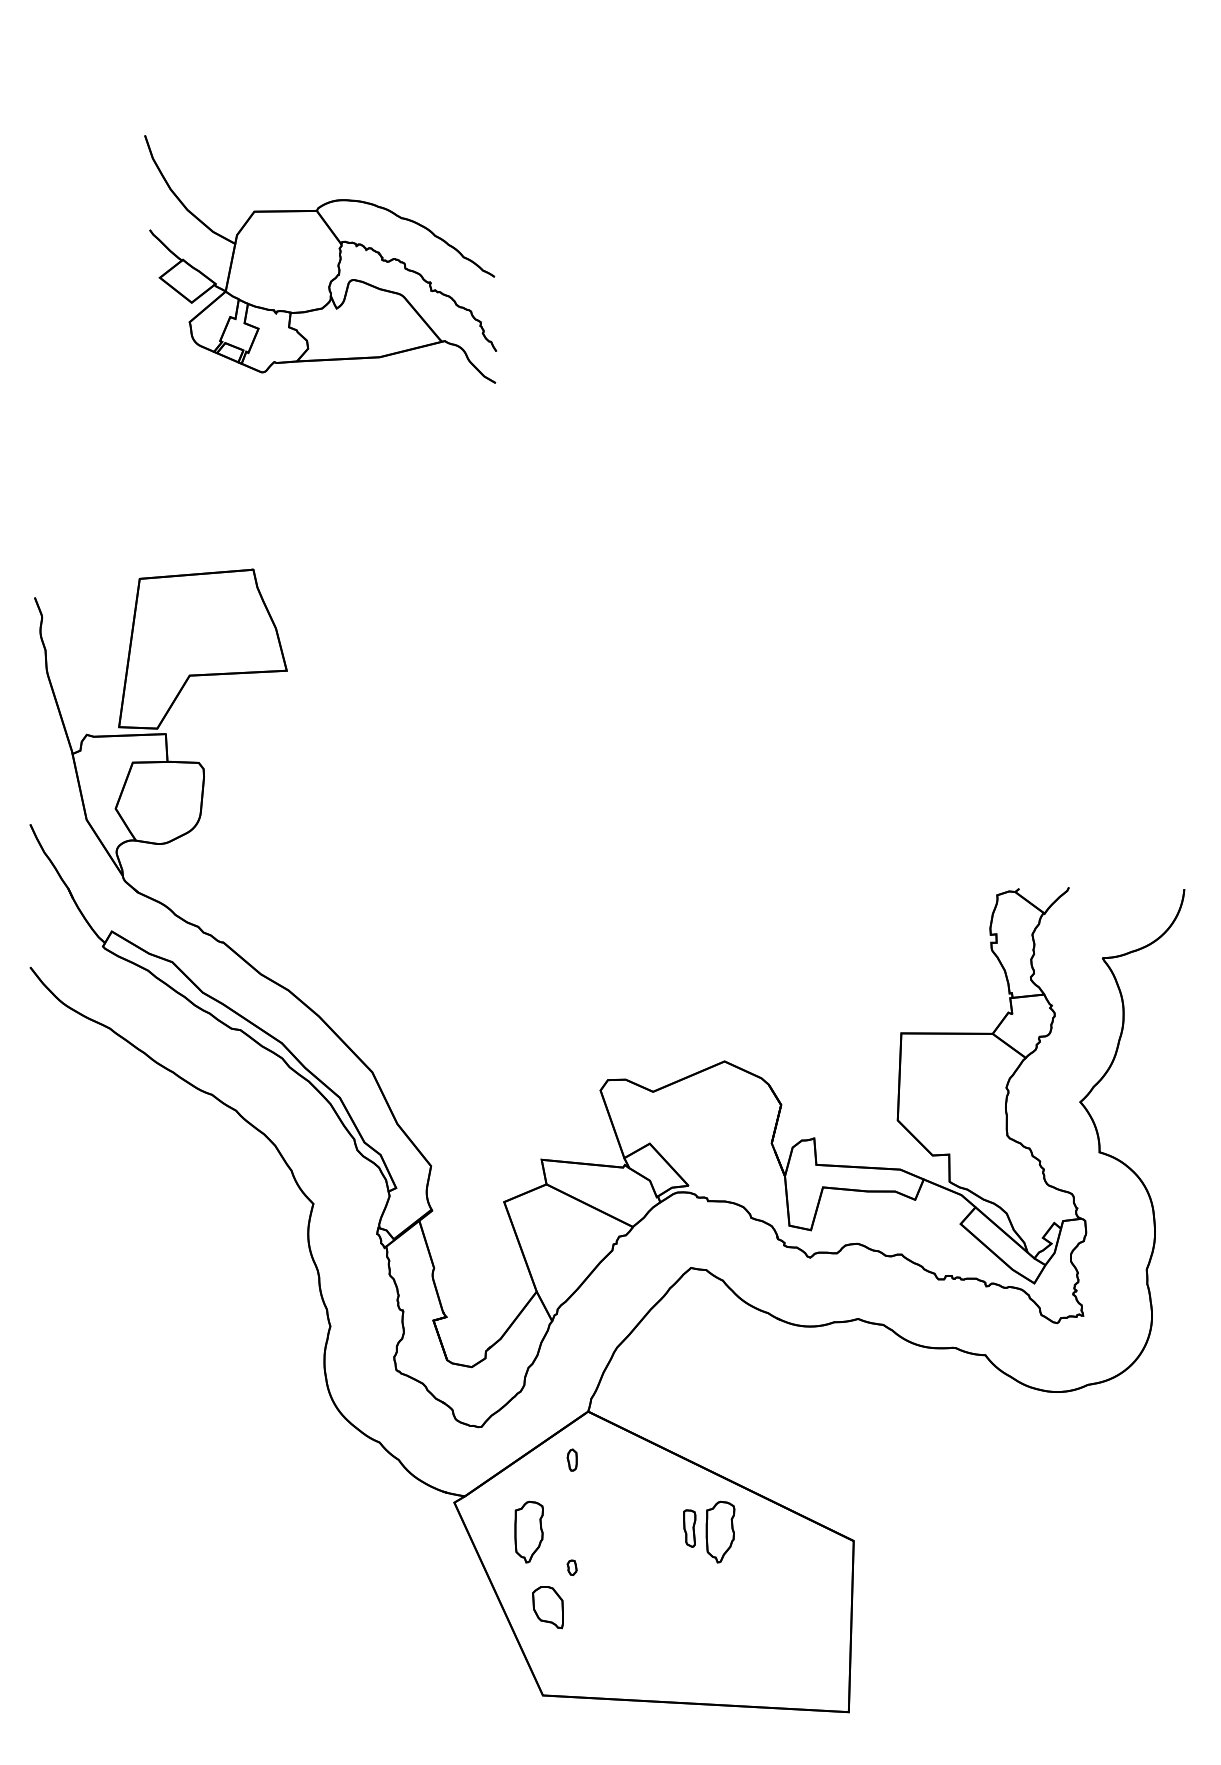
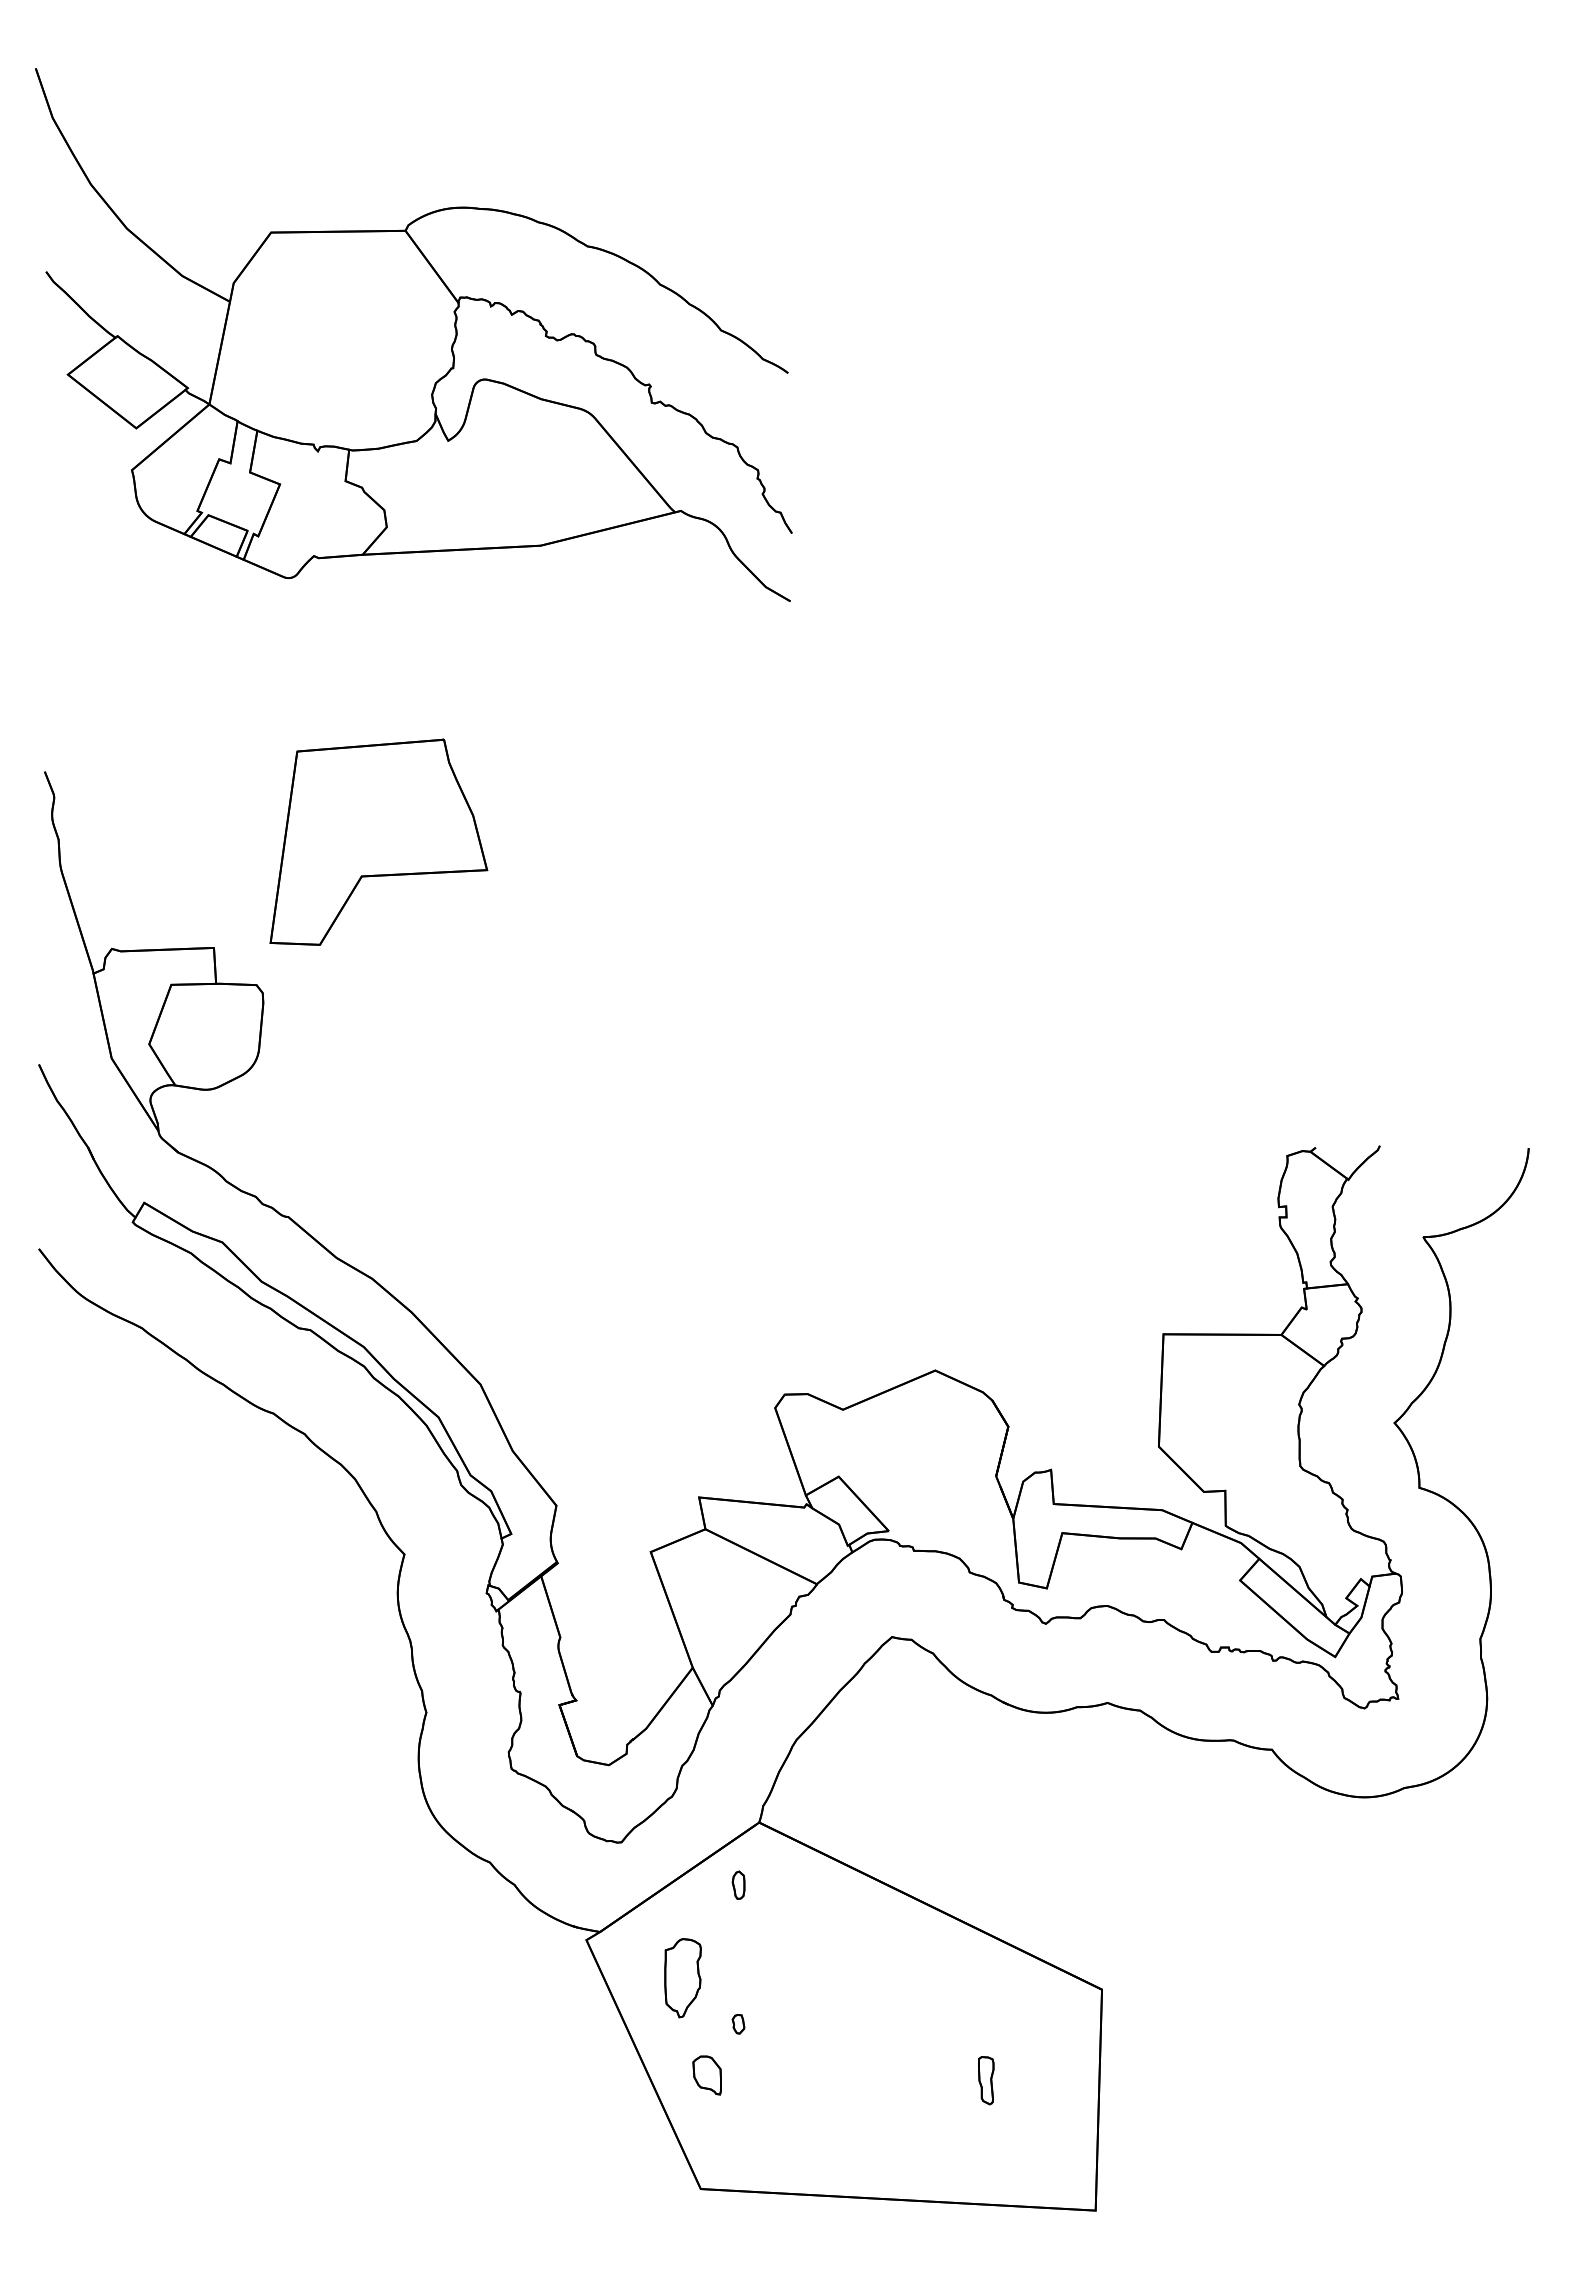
part: (320, 258) -> (413, 334), size x1.67
part: (202, 648) -> (378, 841), moved
part: (689, 1528) -> (986, 2080), moved
part: (720, 1532) -> (929, 1978), removed
part: (547, 1607) -> (706, 2075), size x0.71

